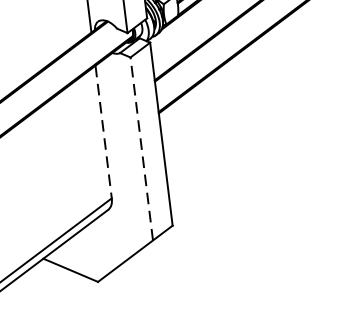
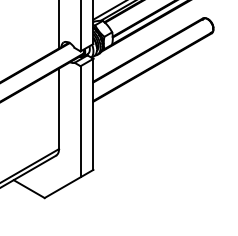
line: (104, 133) -> (59, 109), dashed -> solid
line: (141, 148) -> (80, 121), dashed -> solid

